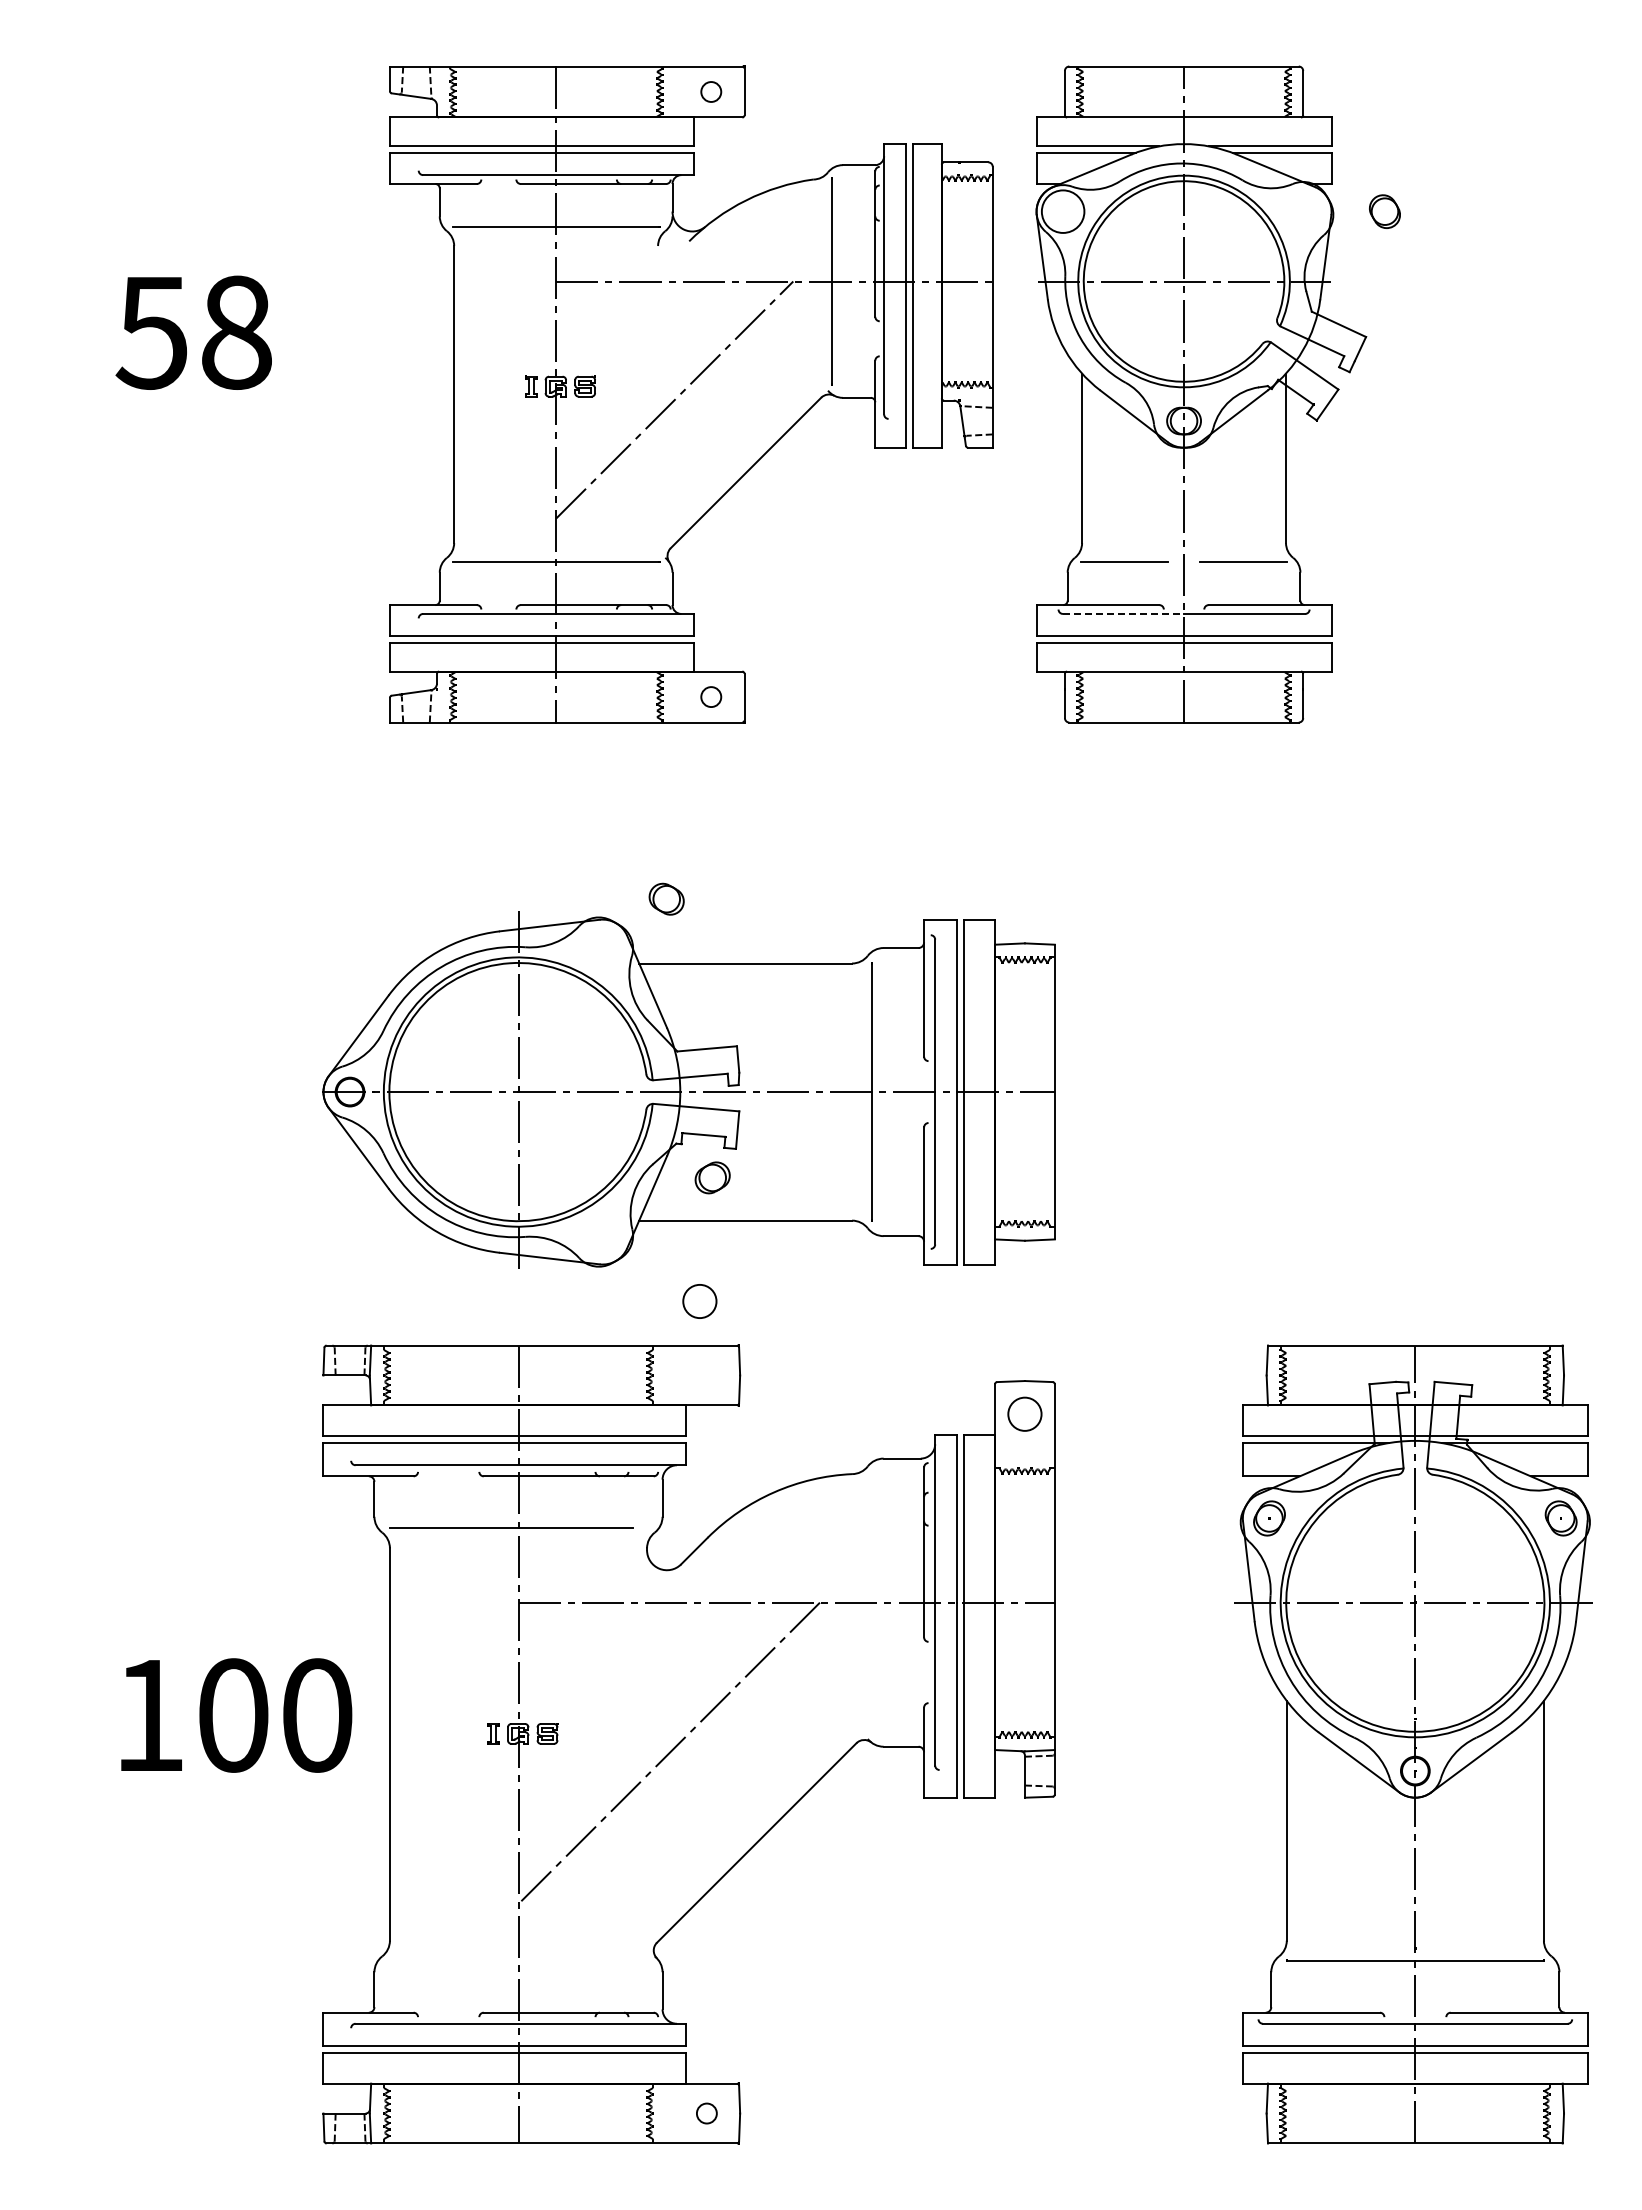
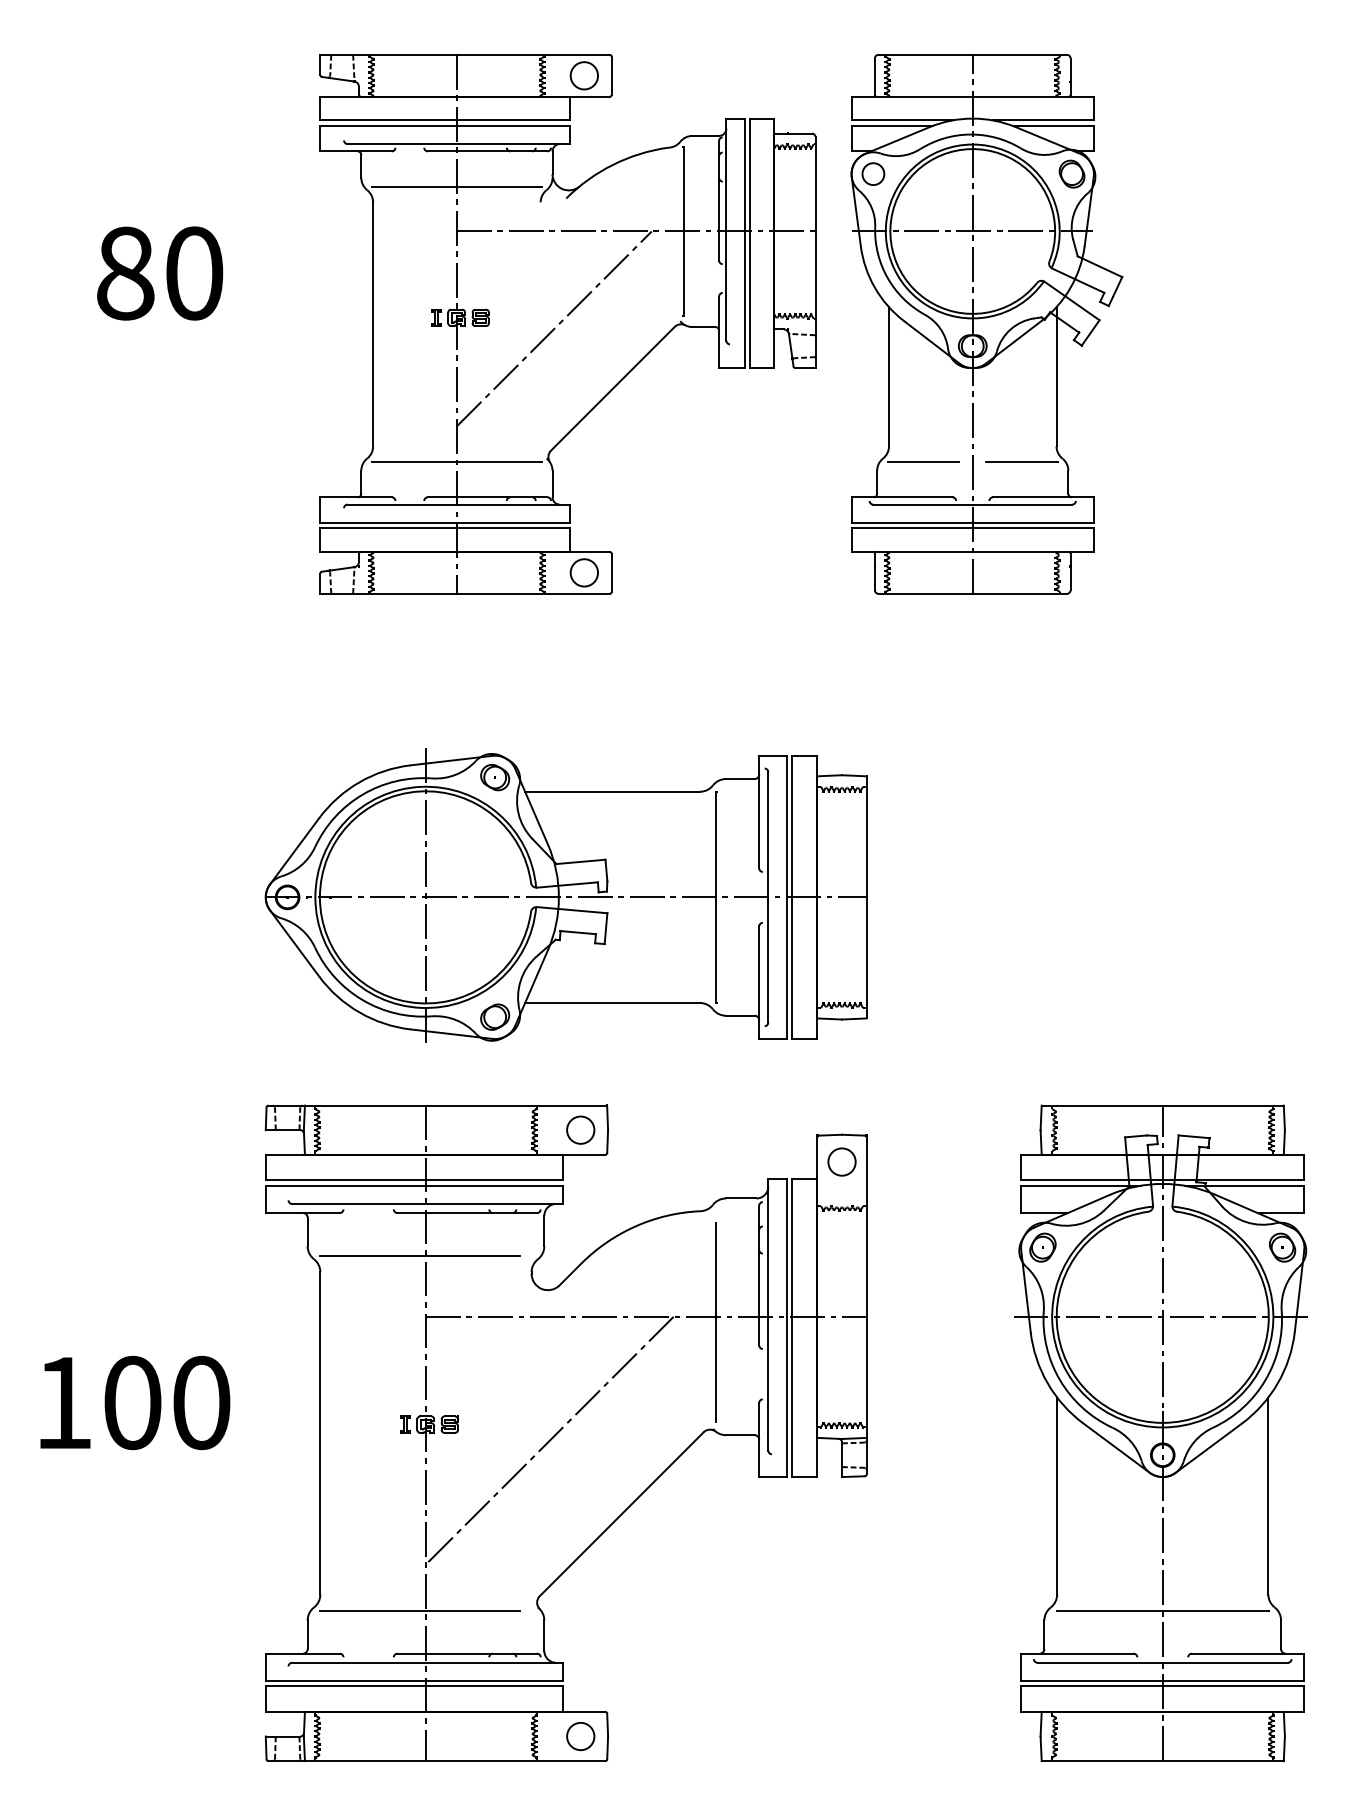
circle: (710, 91) -> (583, 75), size x1.67
circle: (1062, 211) -> (872, 173), size x0.62
part: (1384, 211) -> (1071, 173), moved
text: (193, 332) -> (159, 273), 58 -> 80
line: (1123, 613) -> (923, 504), dashed -> solid
circle: (710, 696) -> (583, 572), size x1.67
part: (666, 898) -> (495, 776), moved
part: (712, 1177) -> (495, 1016), moved
circle: (699, 1301) -> (580, 1130), moved
line: (872, 1609) -> (716, 1322), added
text: (236, 1715) -> (135, 1402), moved
line: (510, 1960) -> (419, 1610), added
circle: (706, 2113) -> (580, 1736), size x1.67

